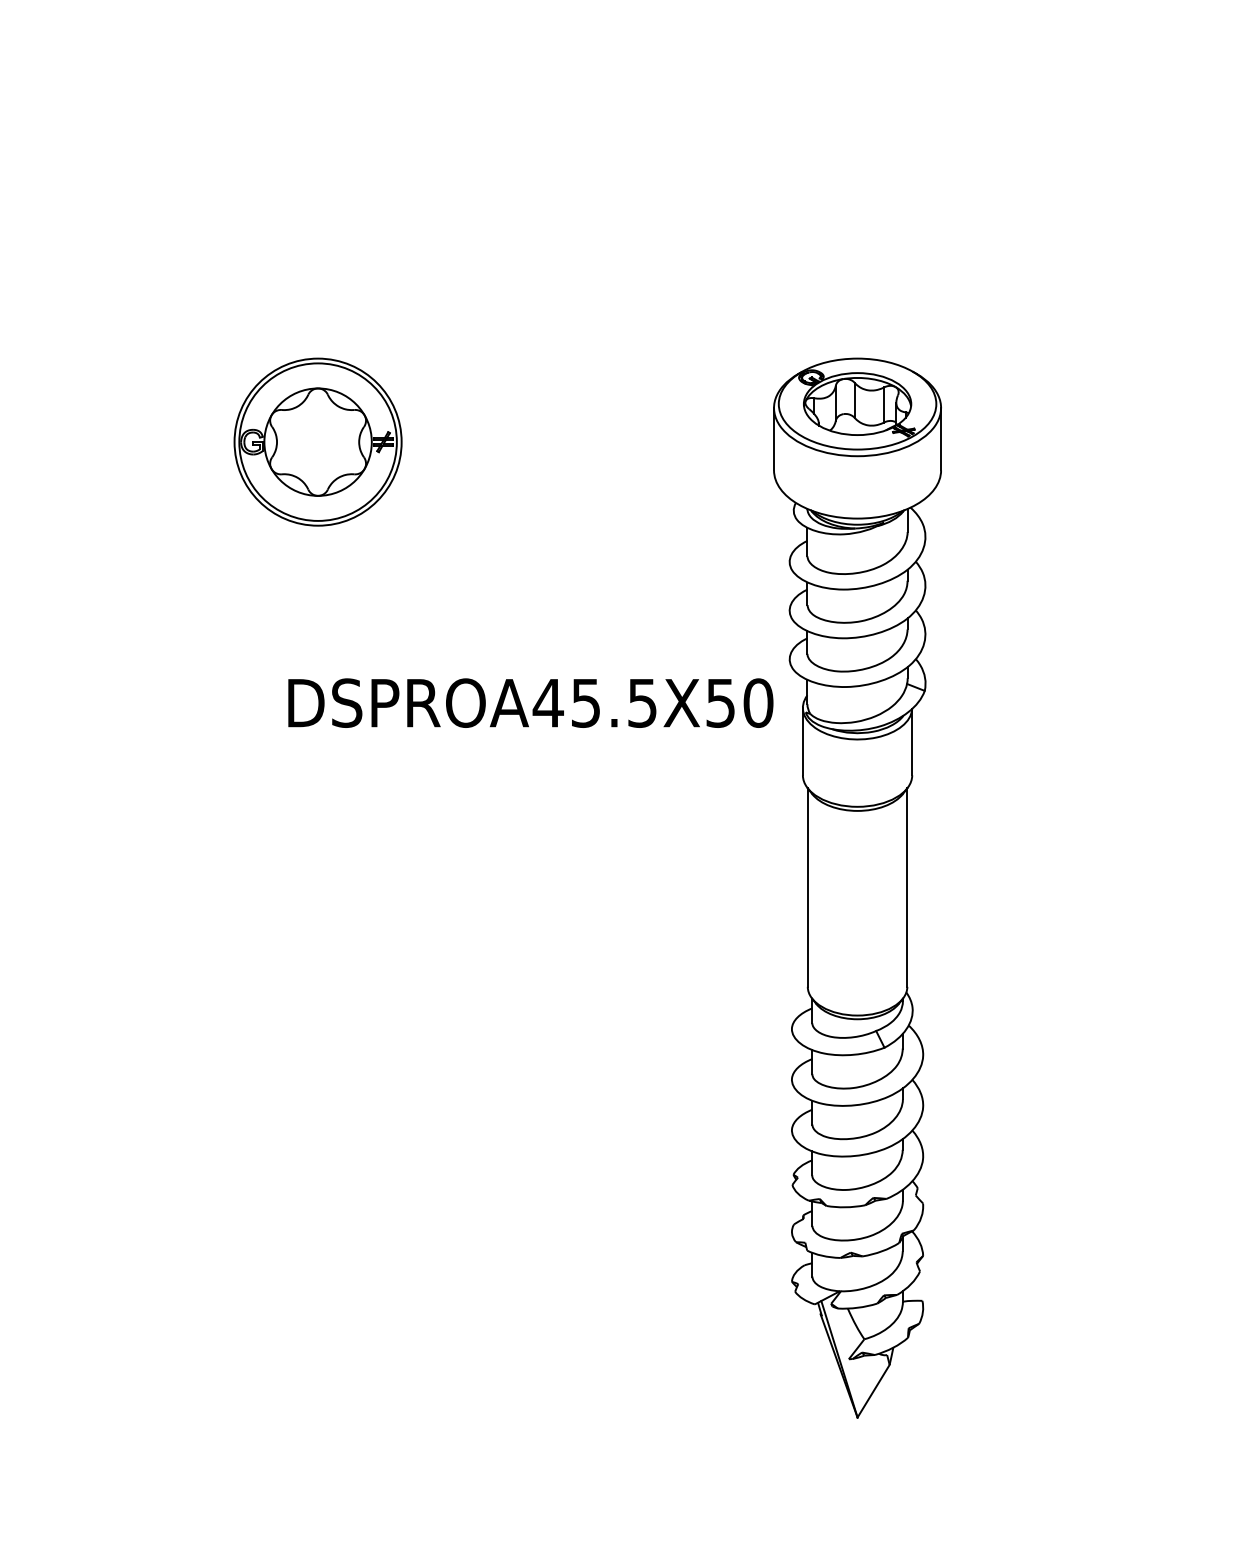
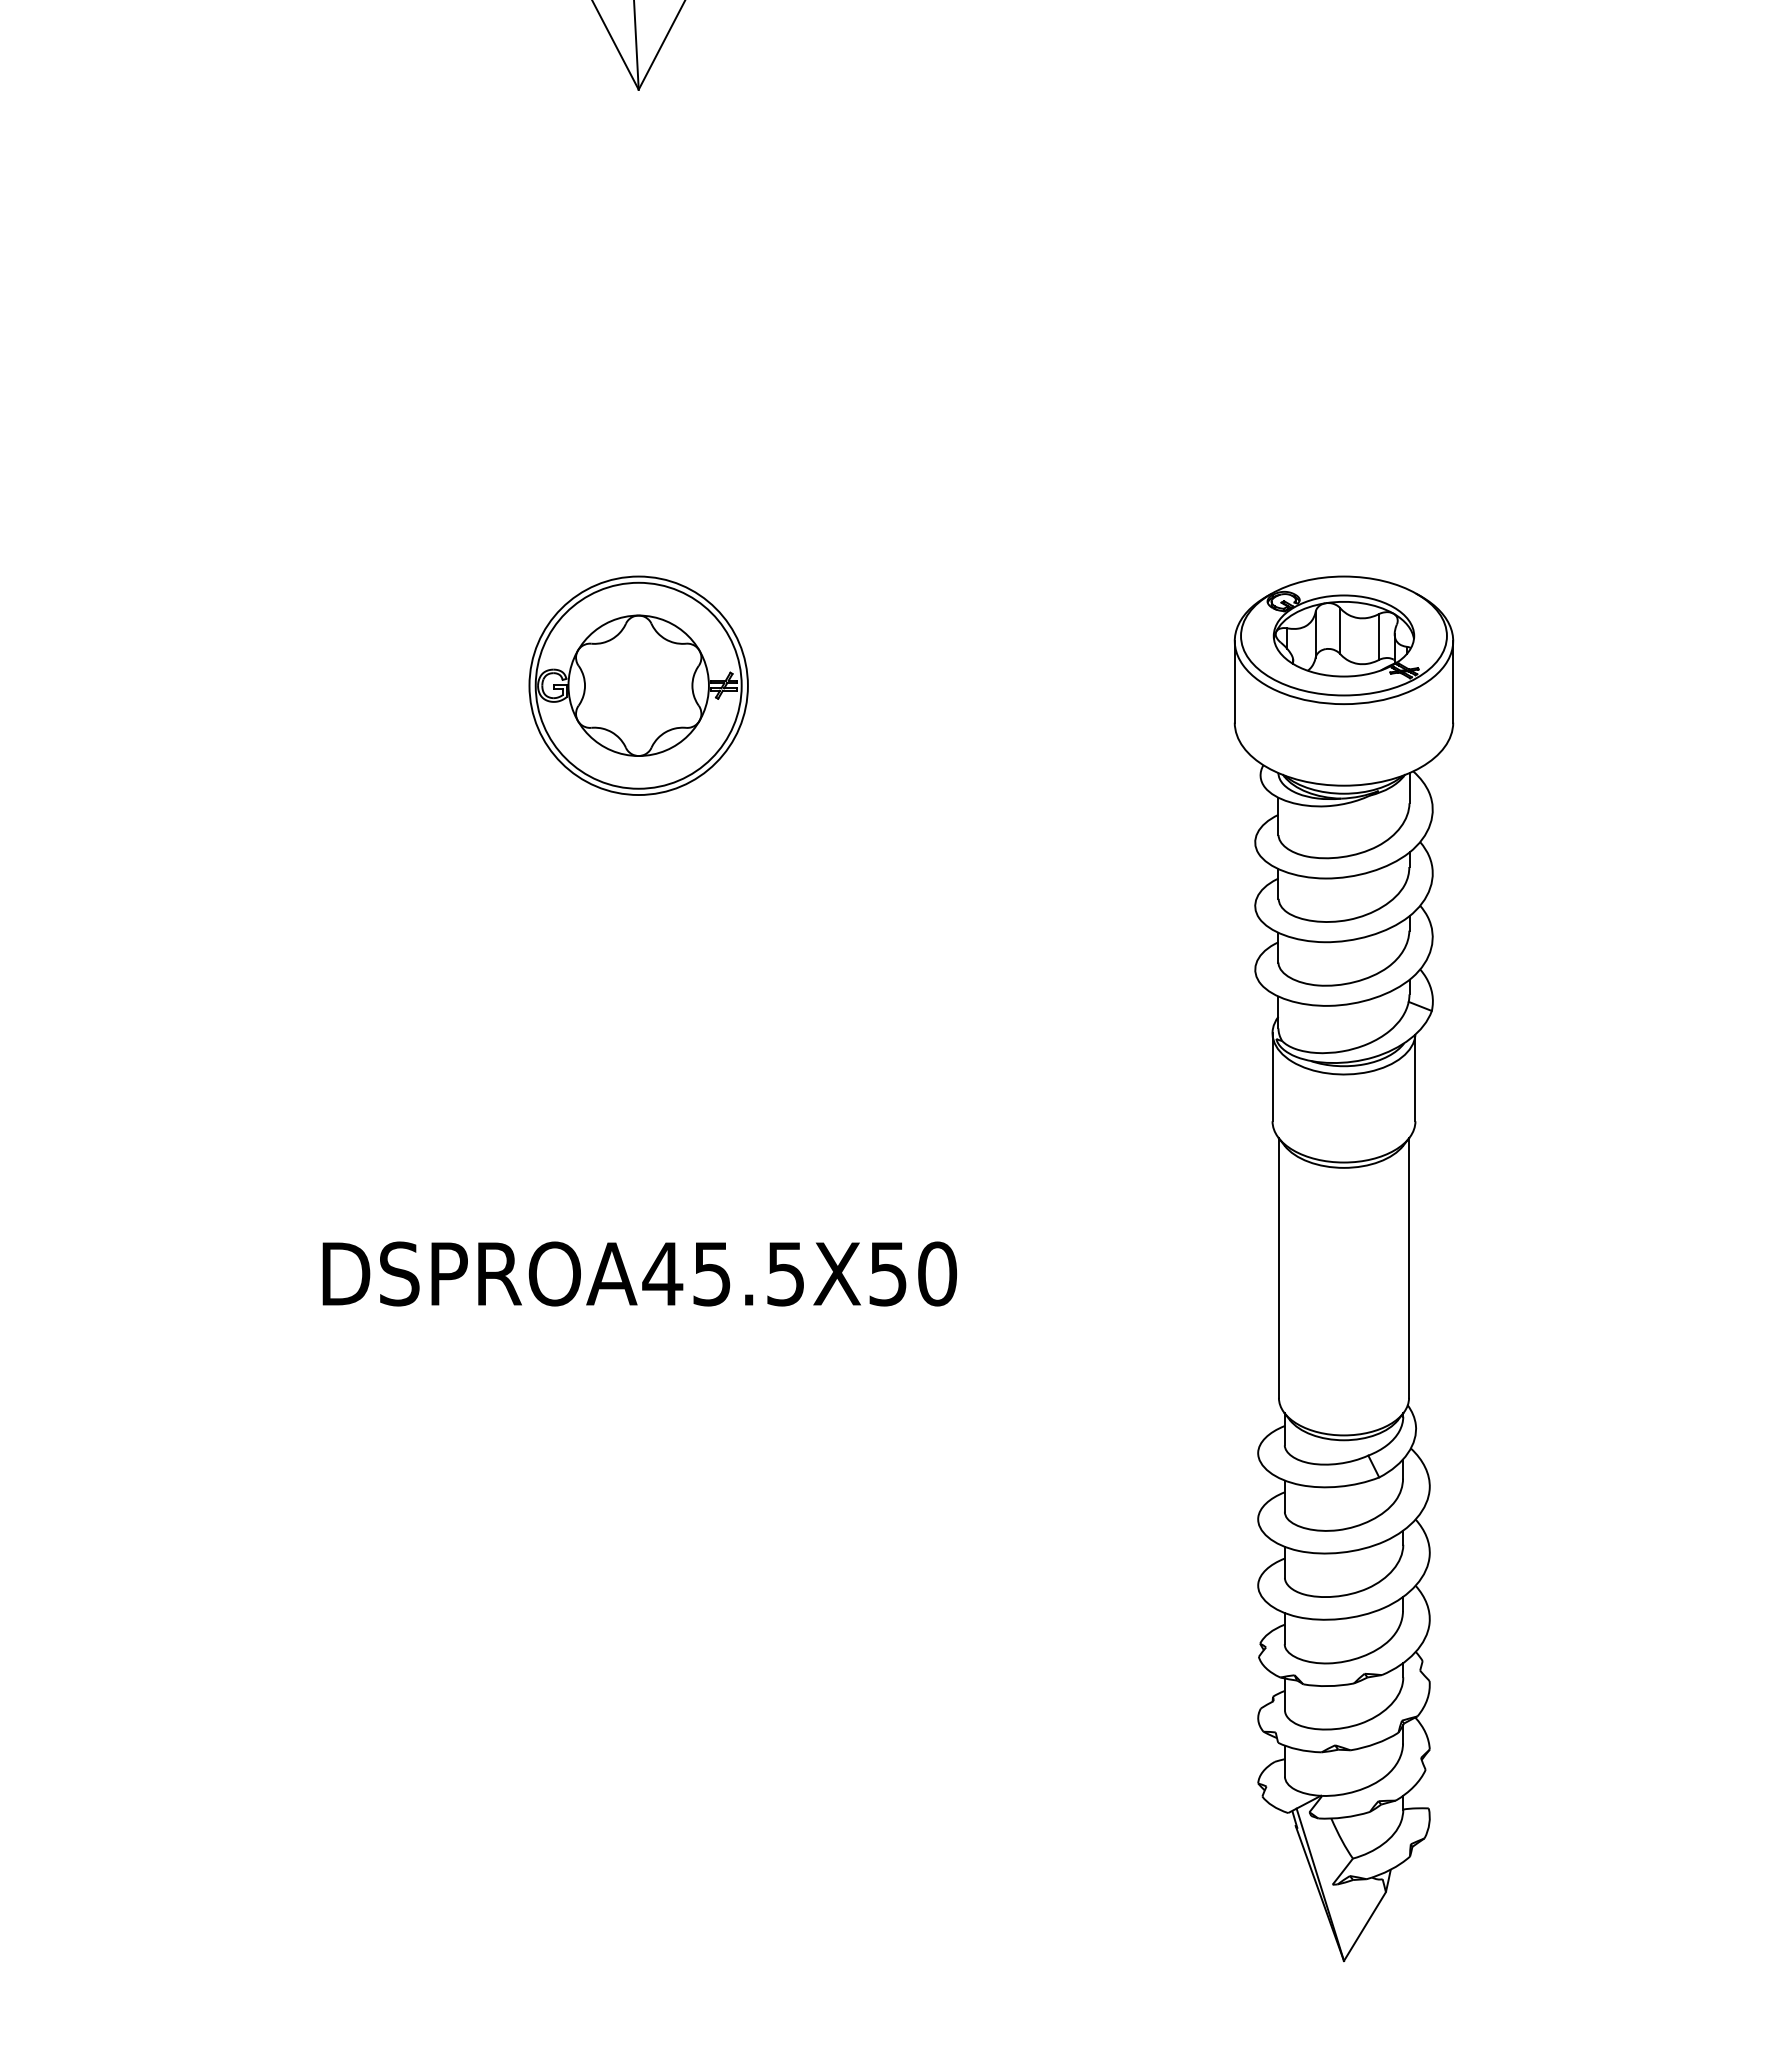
text: (530, 702) -> (639, 1273), moved

